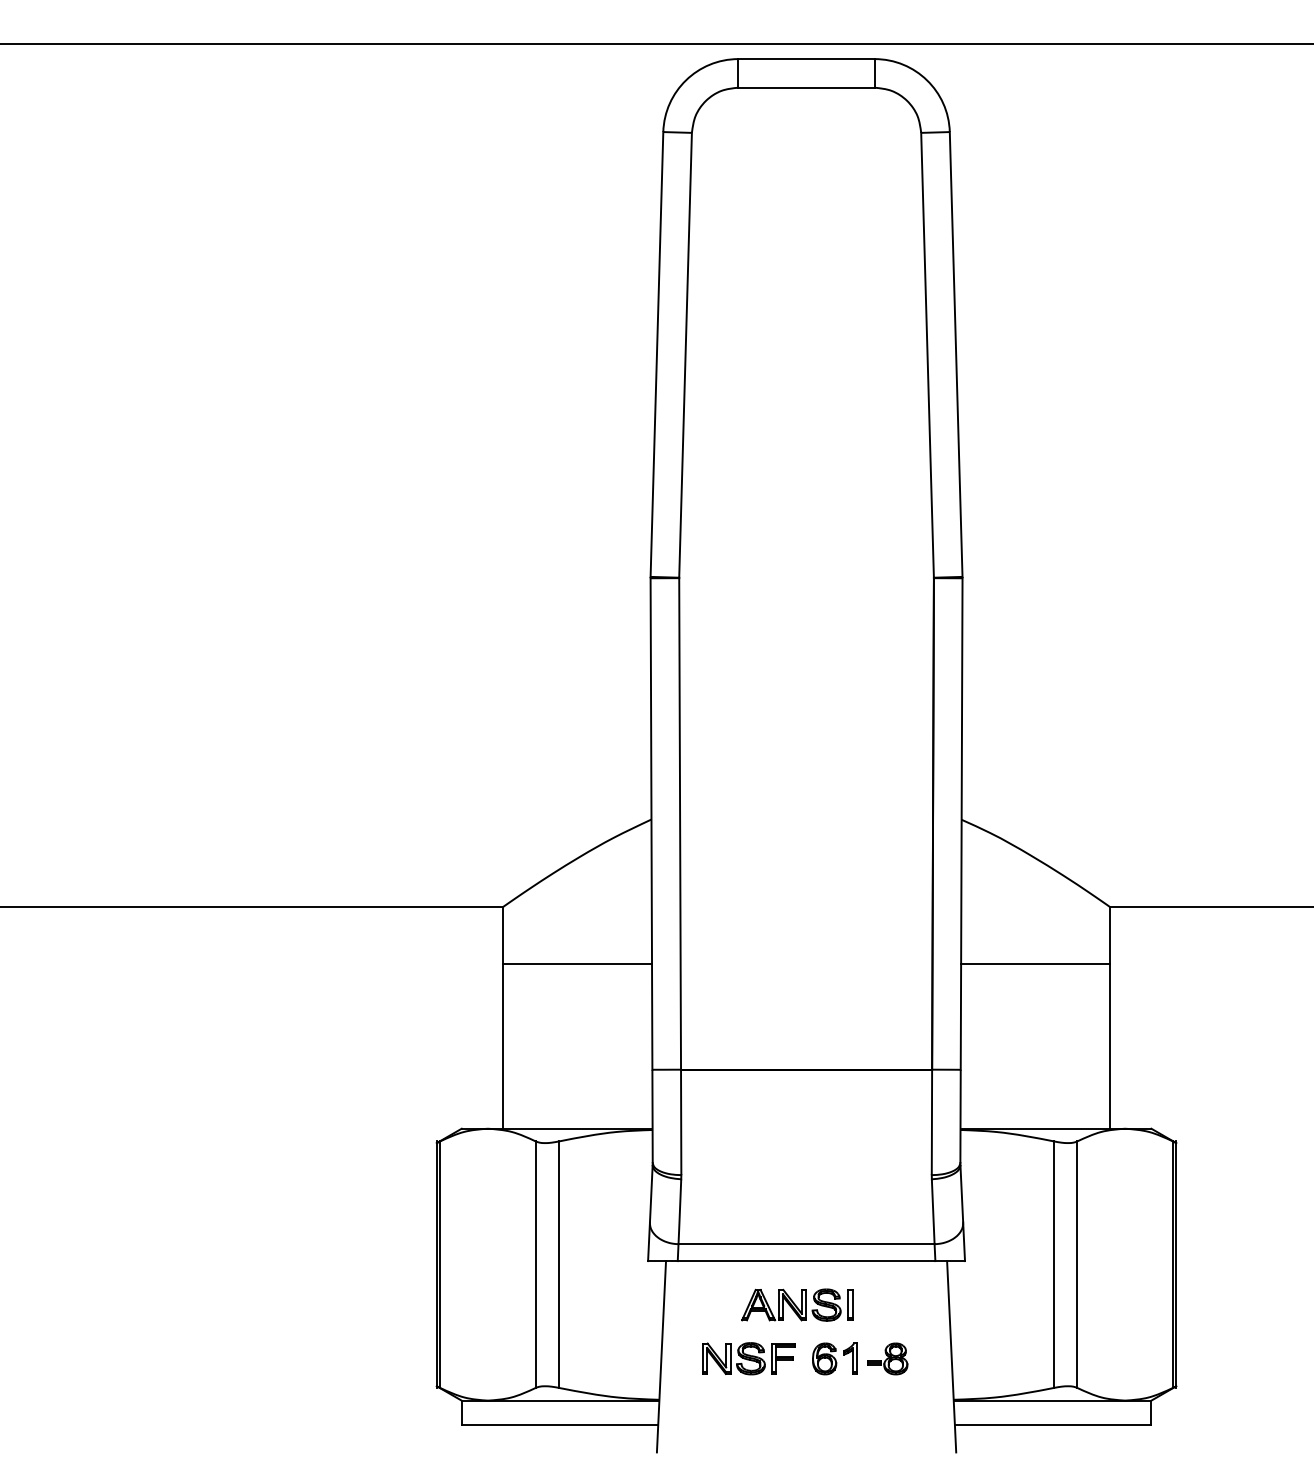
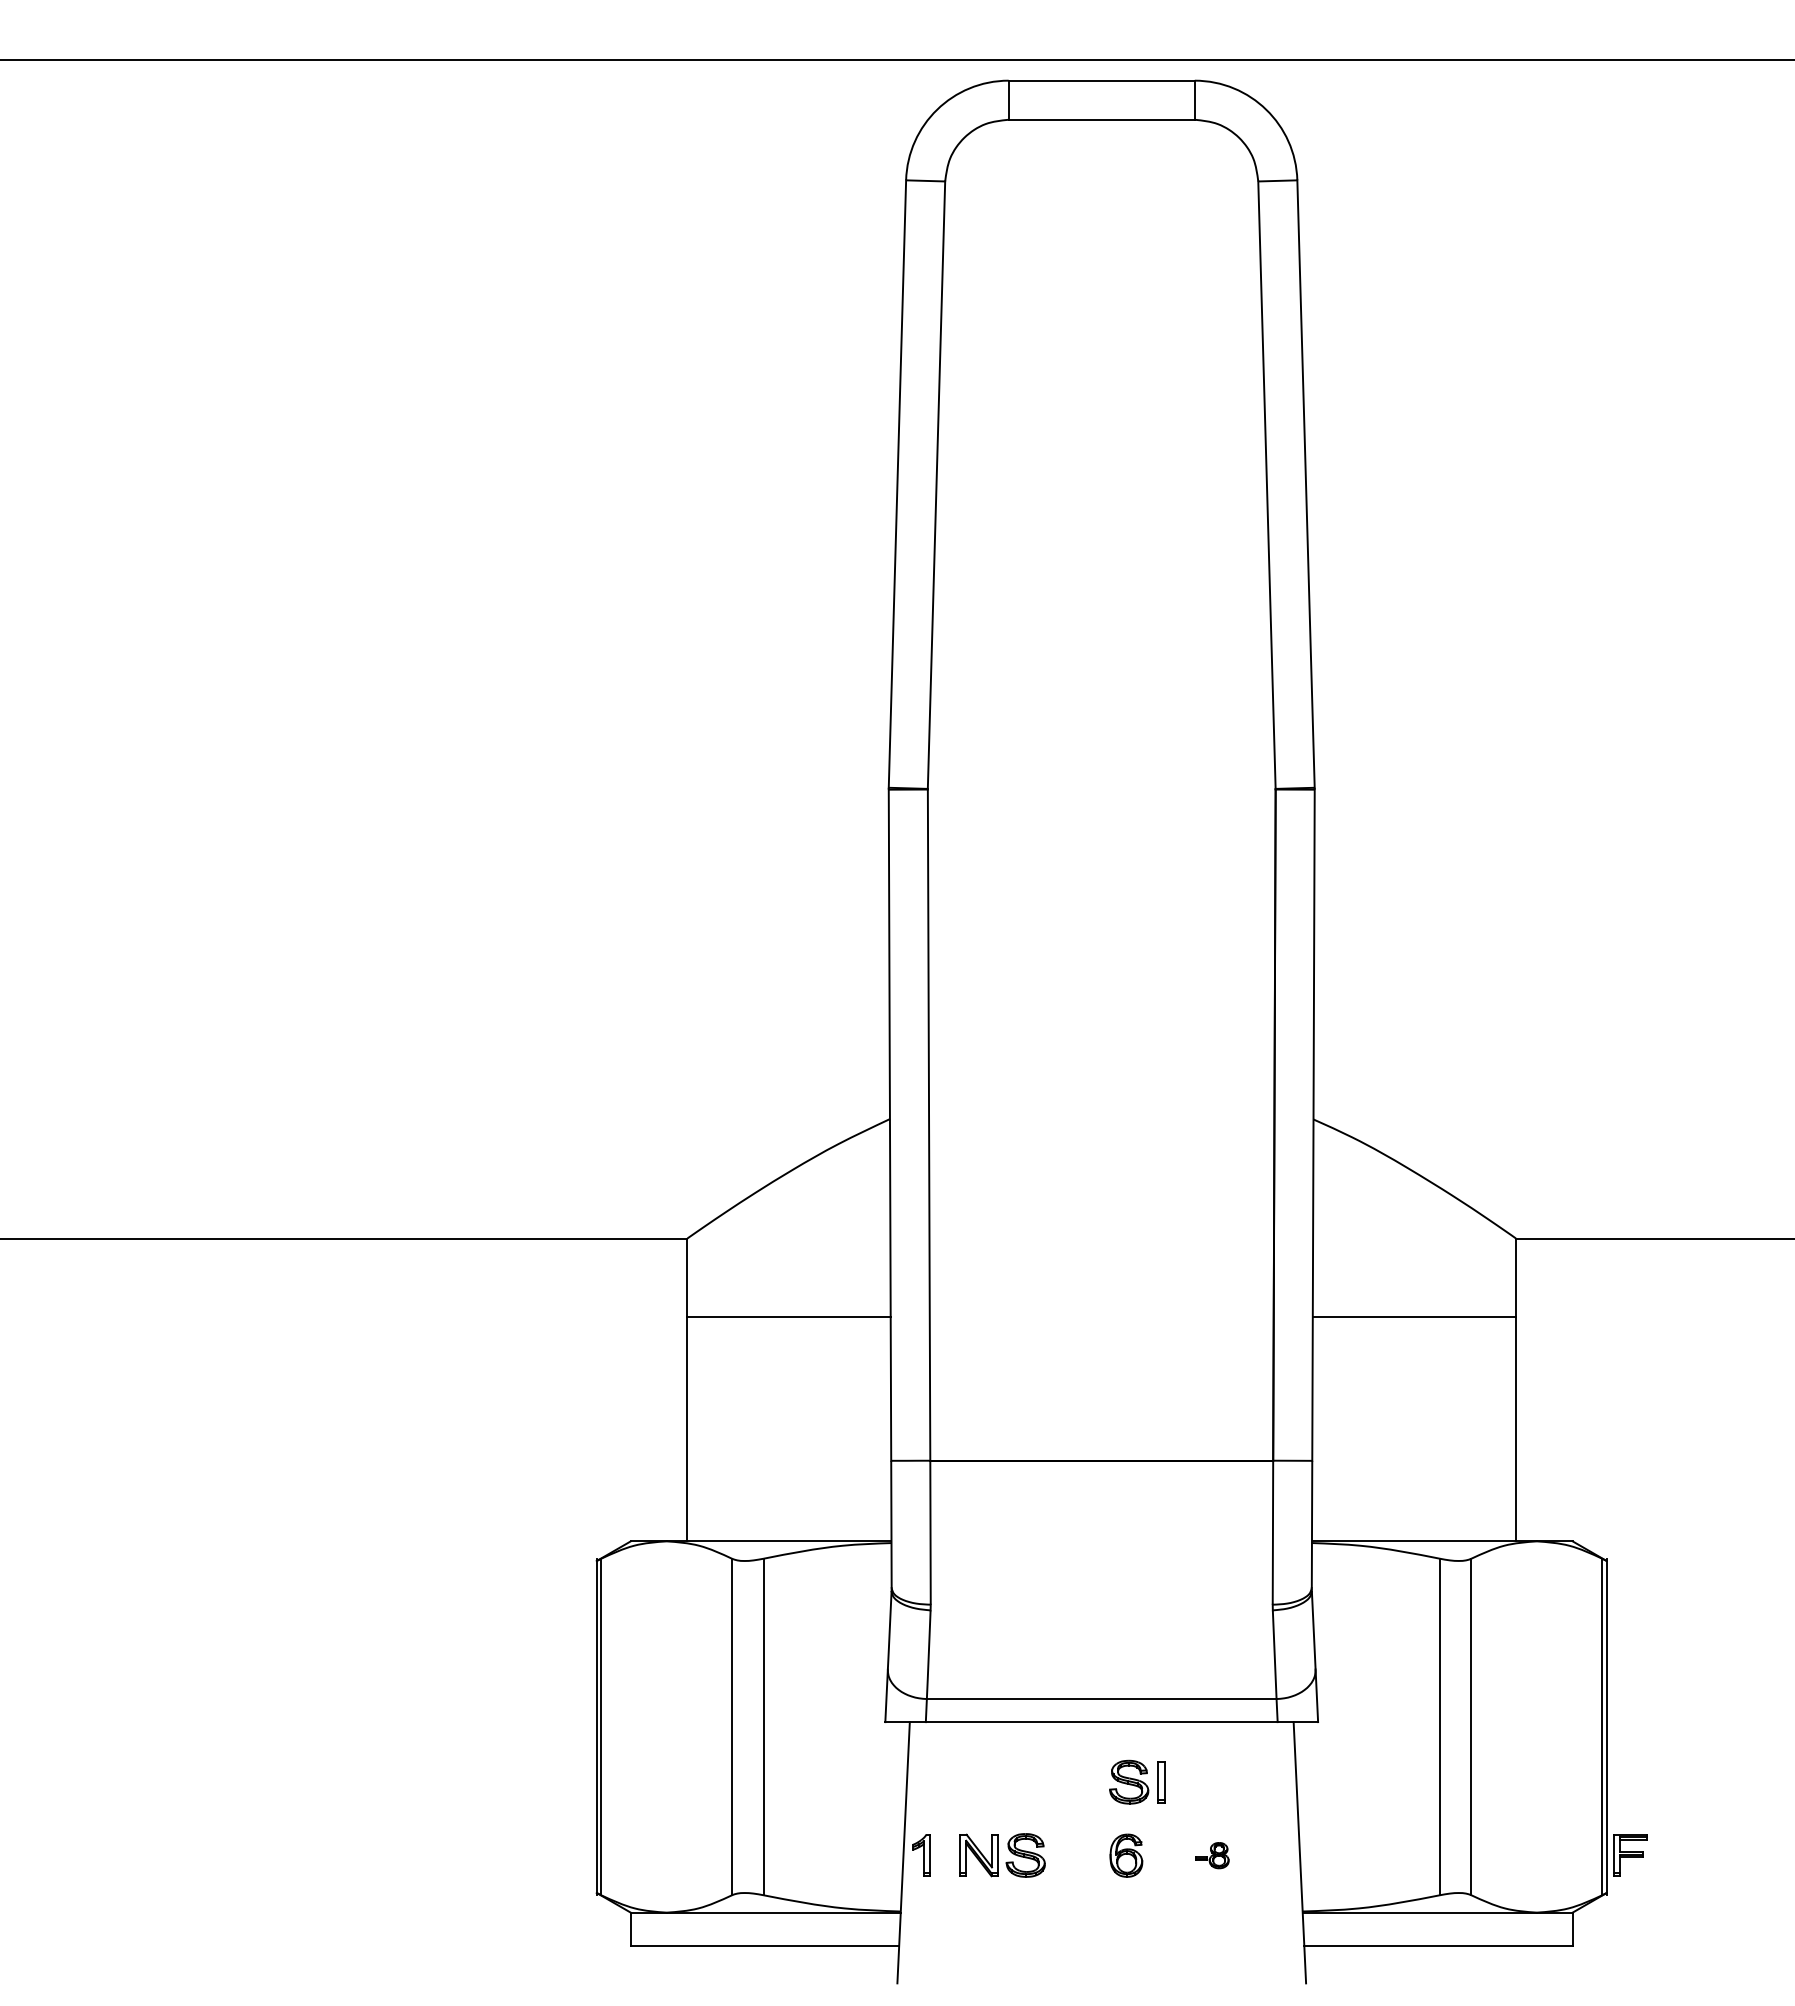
part: (769, 1306) -> (1050, 1783), removed
part: (783, 1358) -> (1630, 1855), moved
part: (850, 1358) -> (921, 1855), moved
part: (887, 1358) -> (1212, 1855), size x0.6

